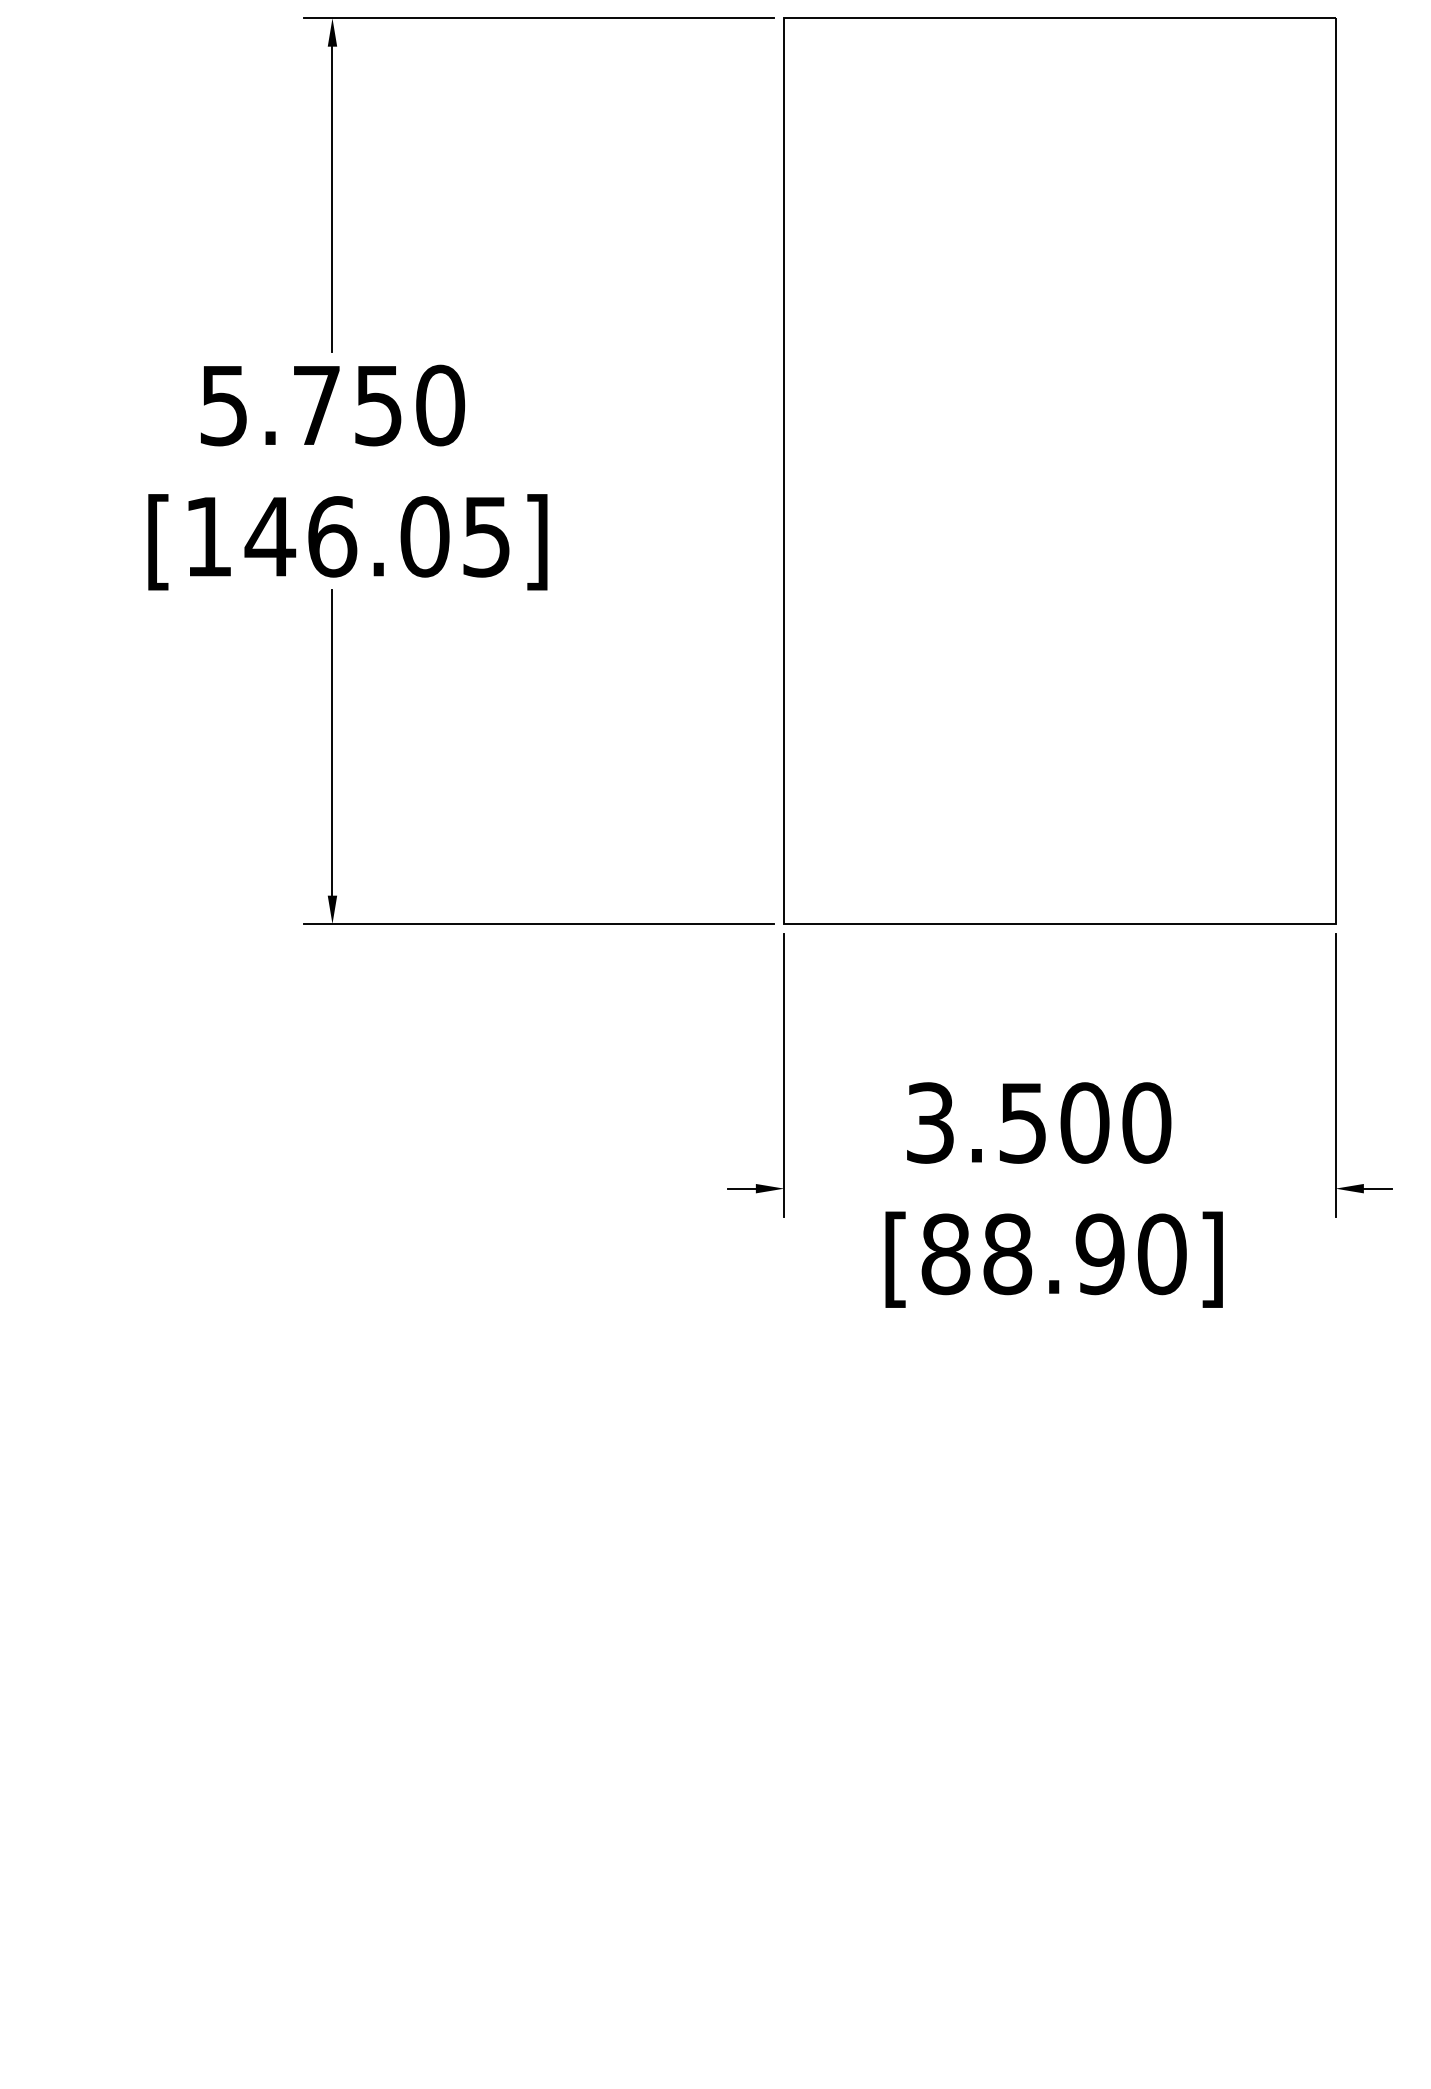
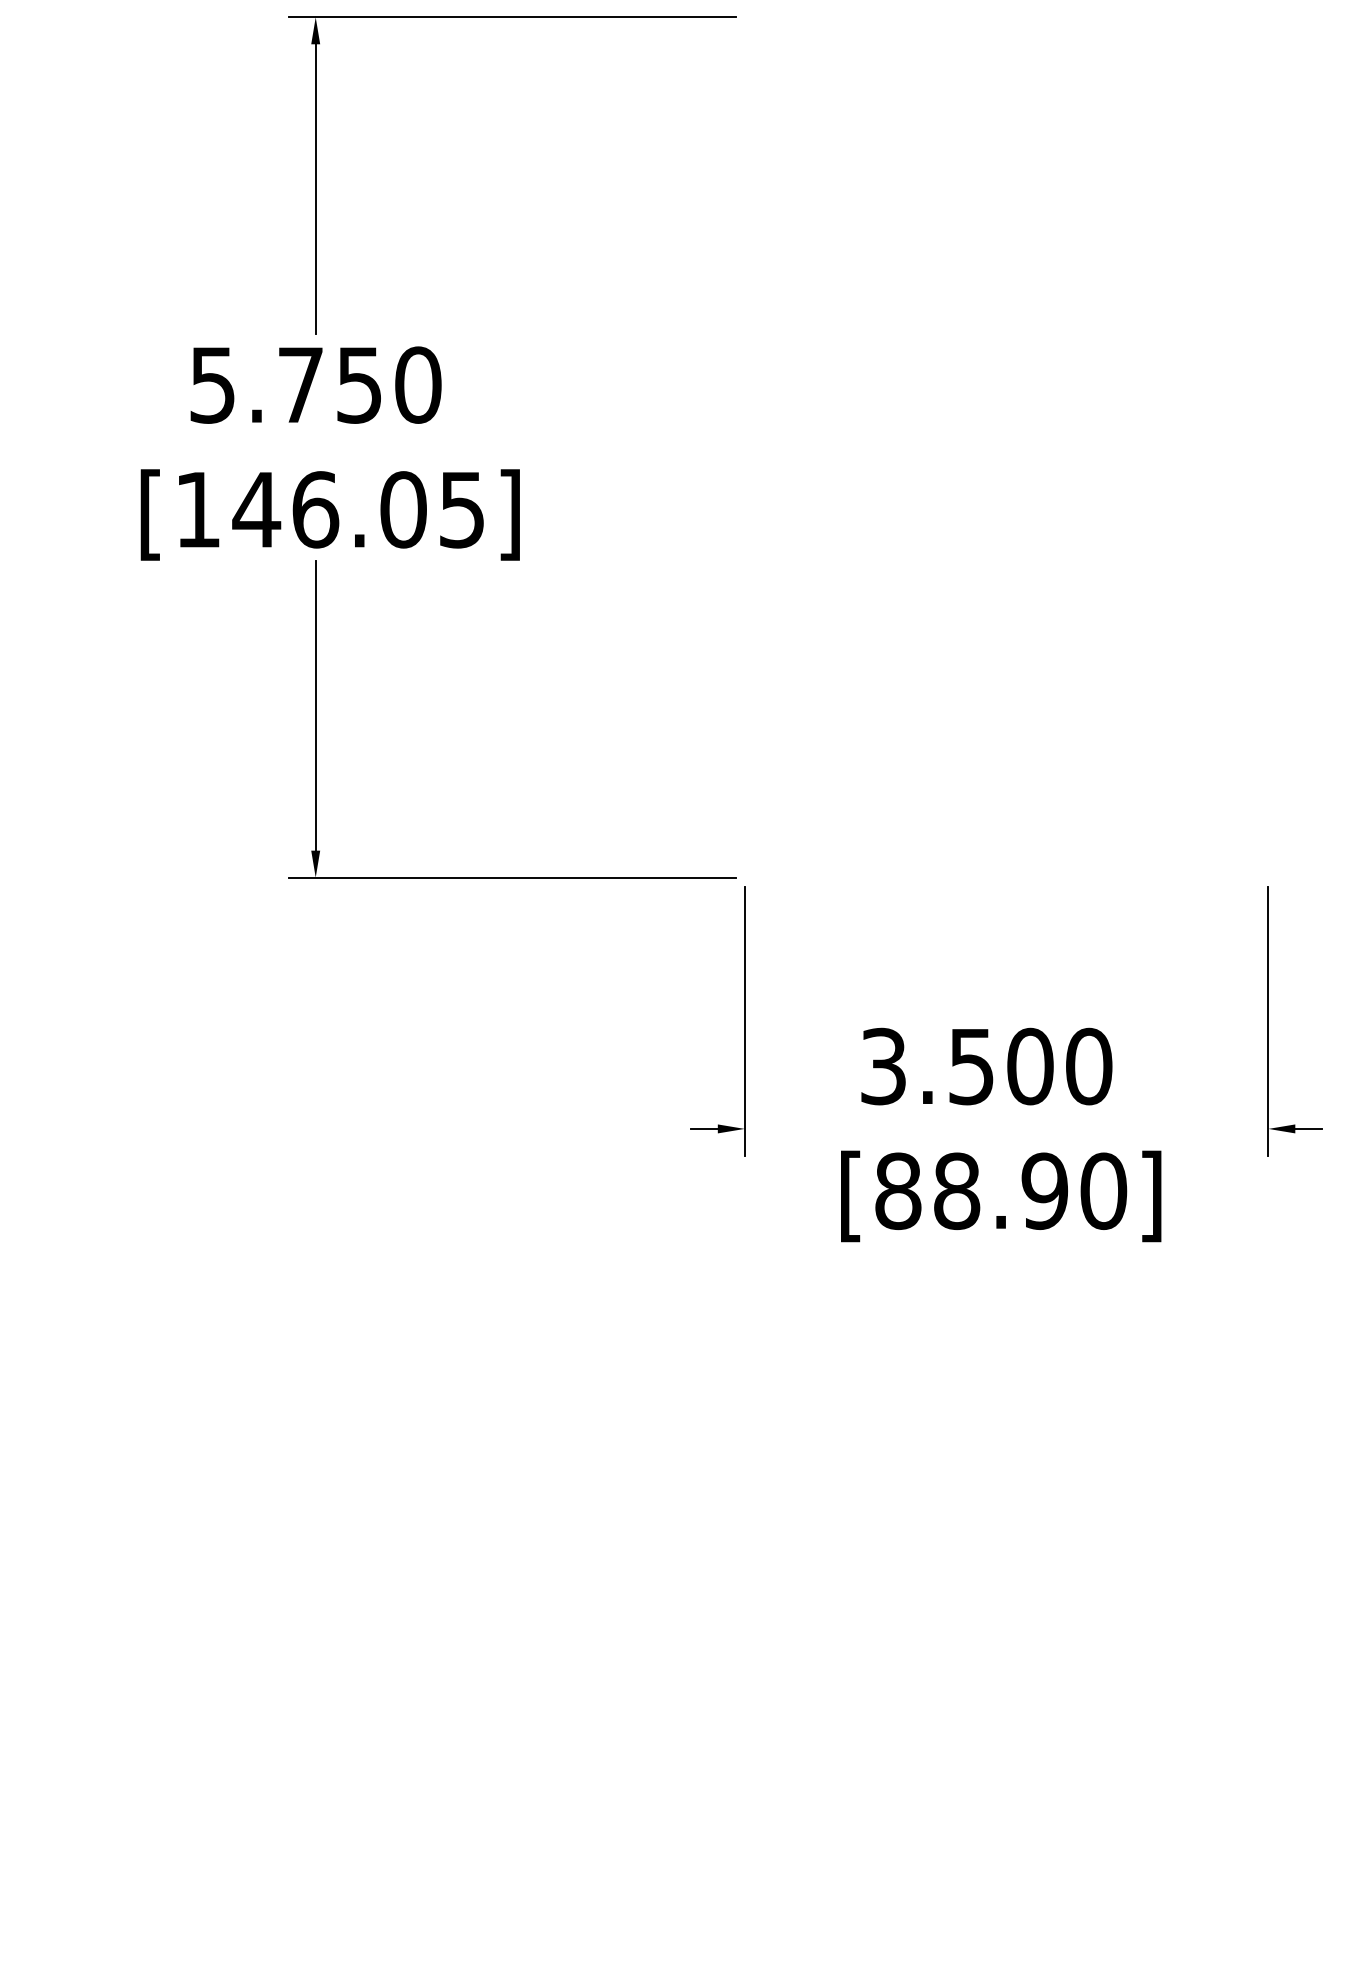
part: (1059, 471) -> (1006, 447), removed

